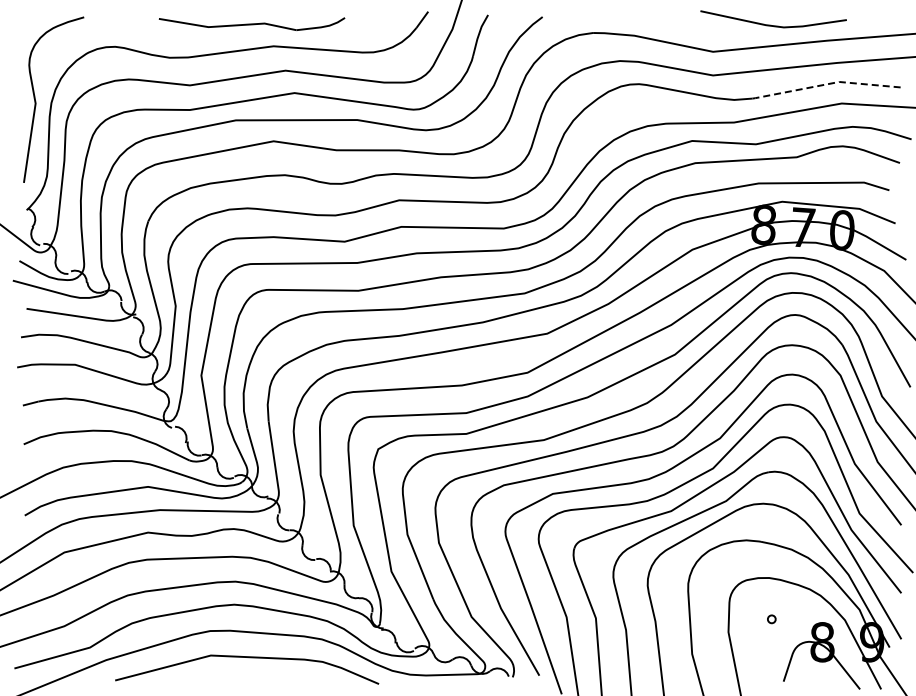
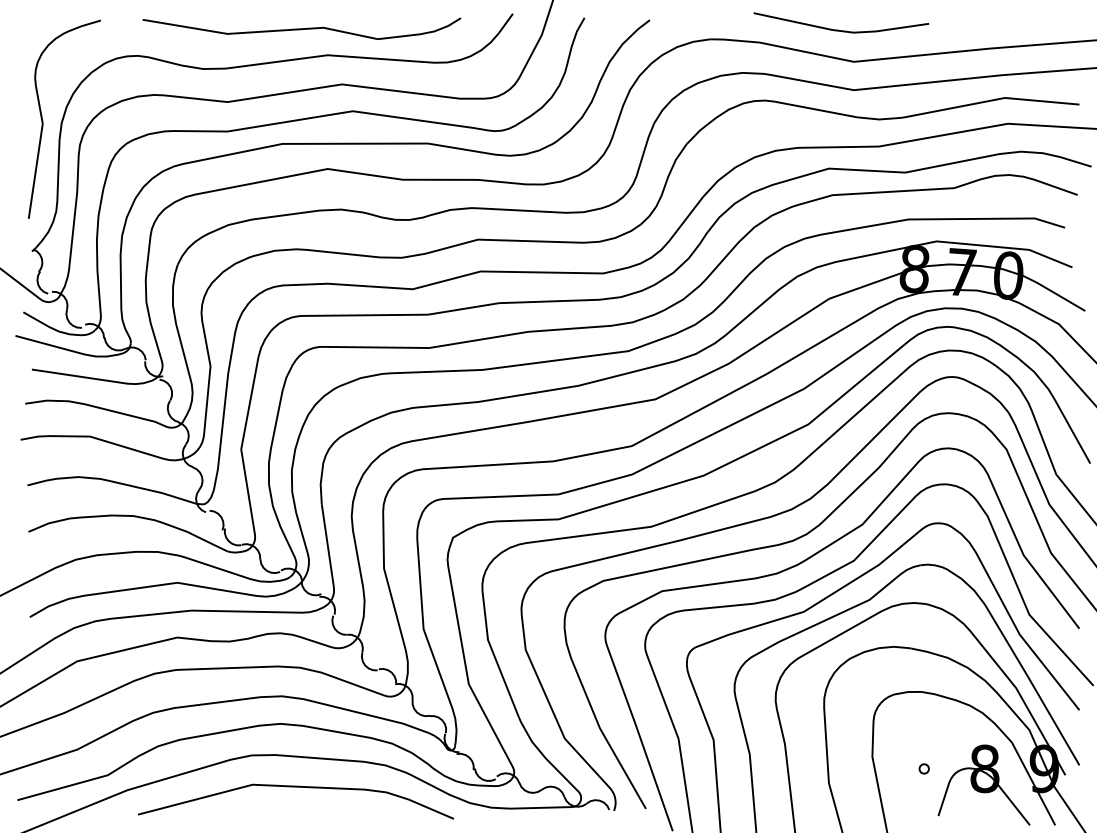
part: (251, 23) -> (301, 27), size x1.43
line: (770, 24) -> (837, 29), moved
line: (826, 84) -> (989, 100), dashed -> solid
circle: (771, 619) -> (923, 769), moved

